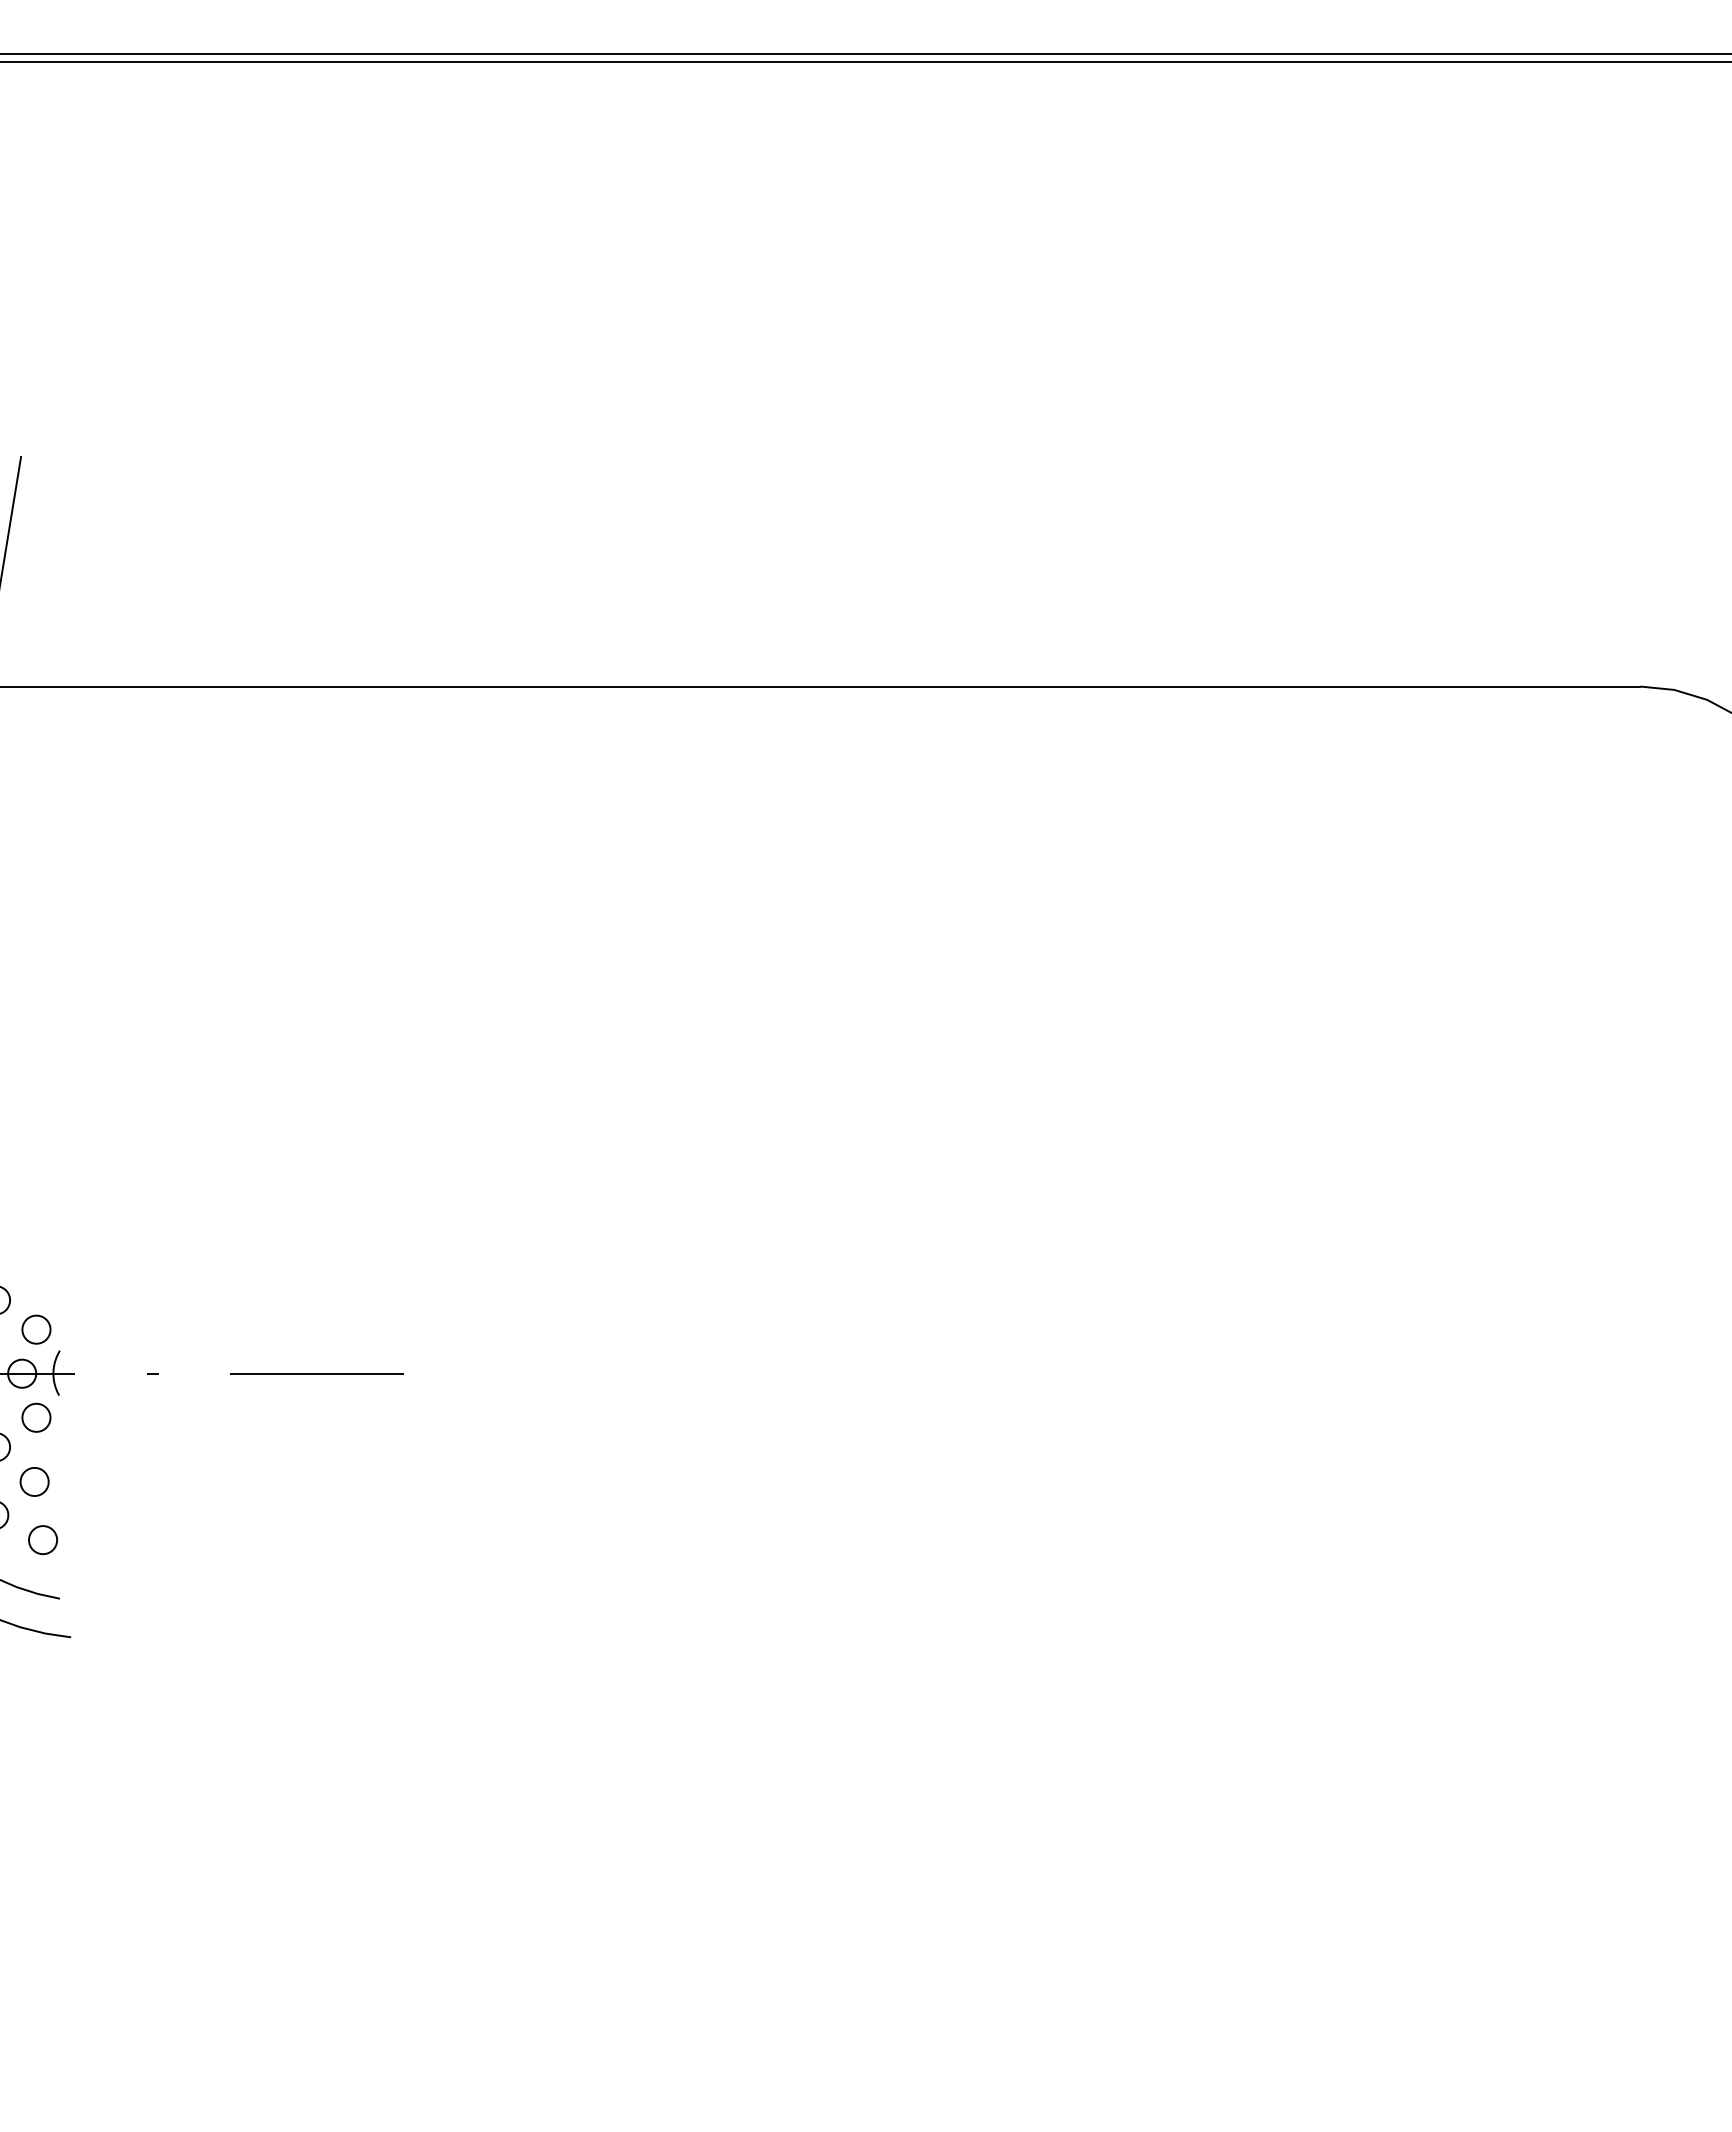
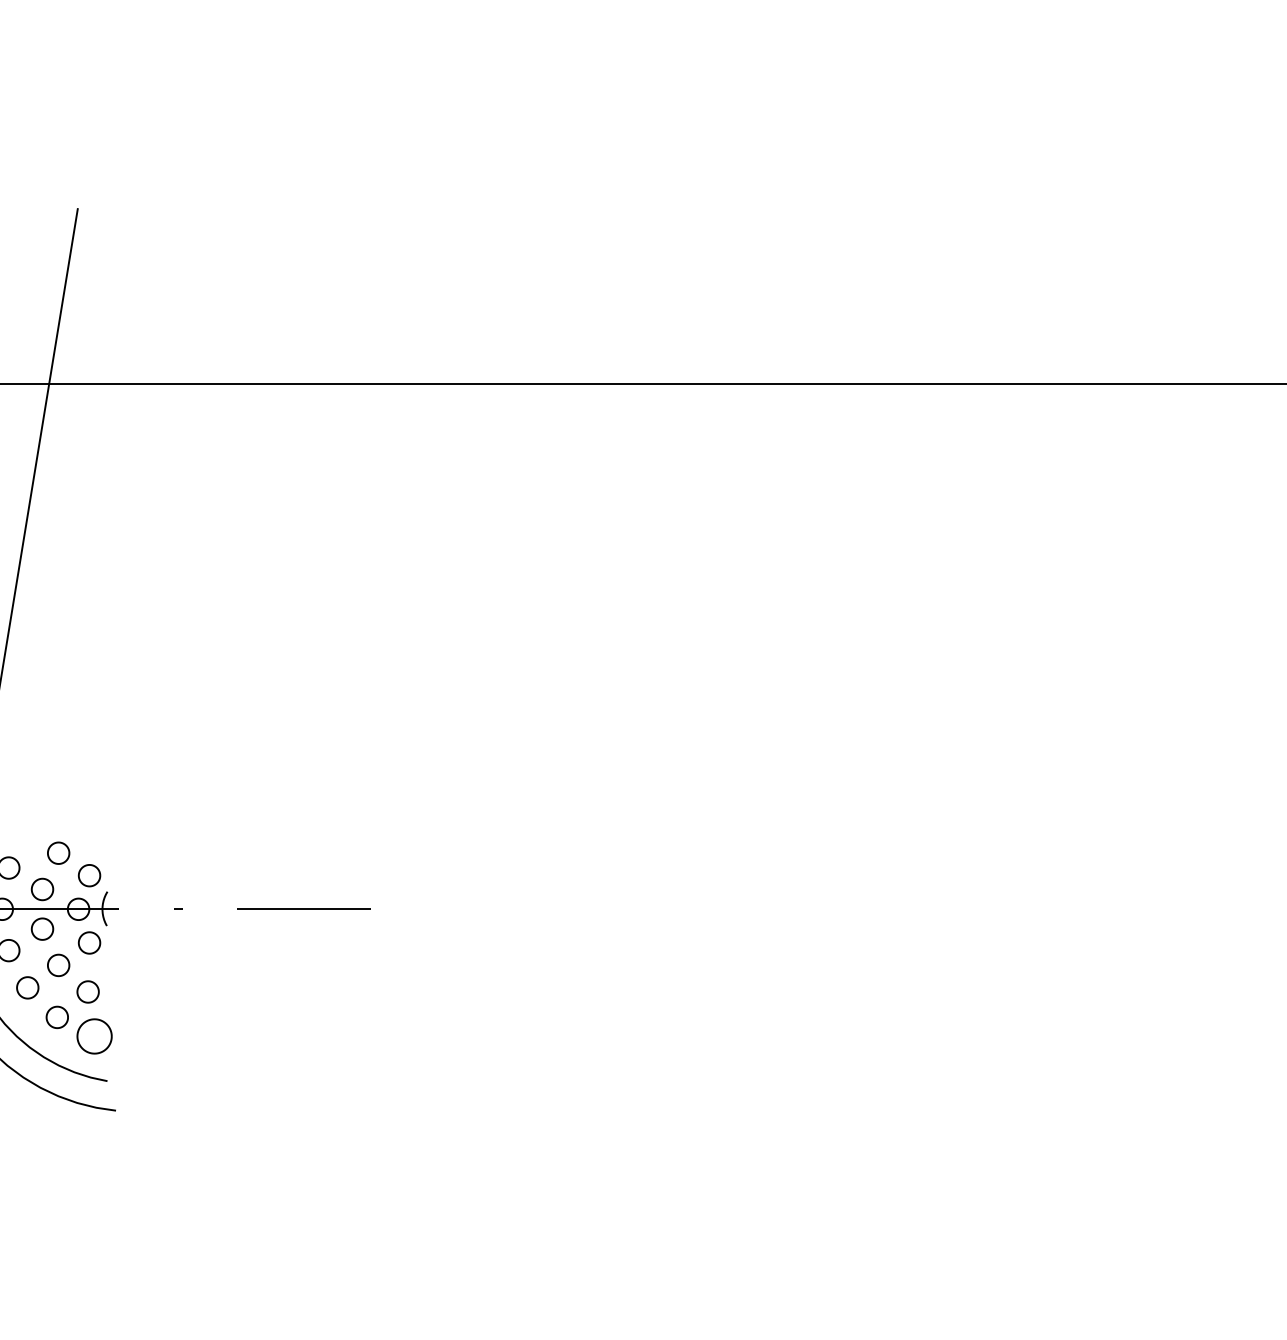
part: (42, 1539) -> (94, 1035), size x1.6

